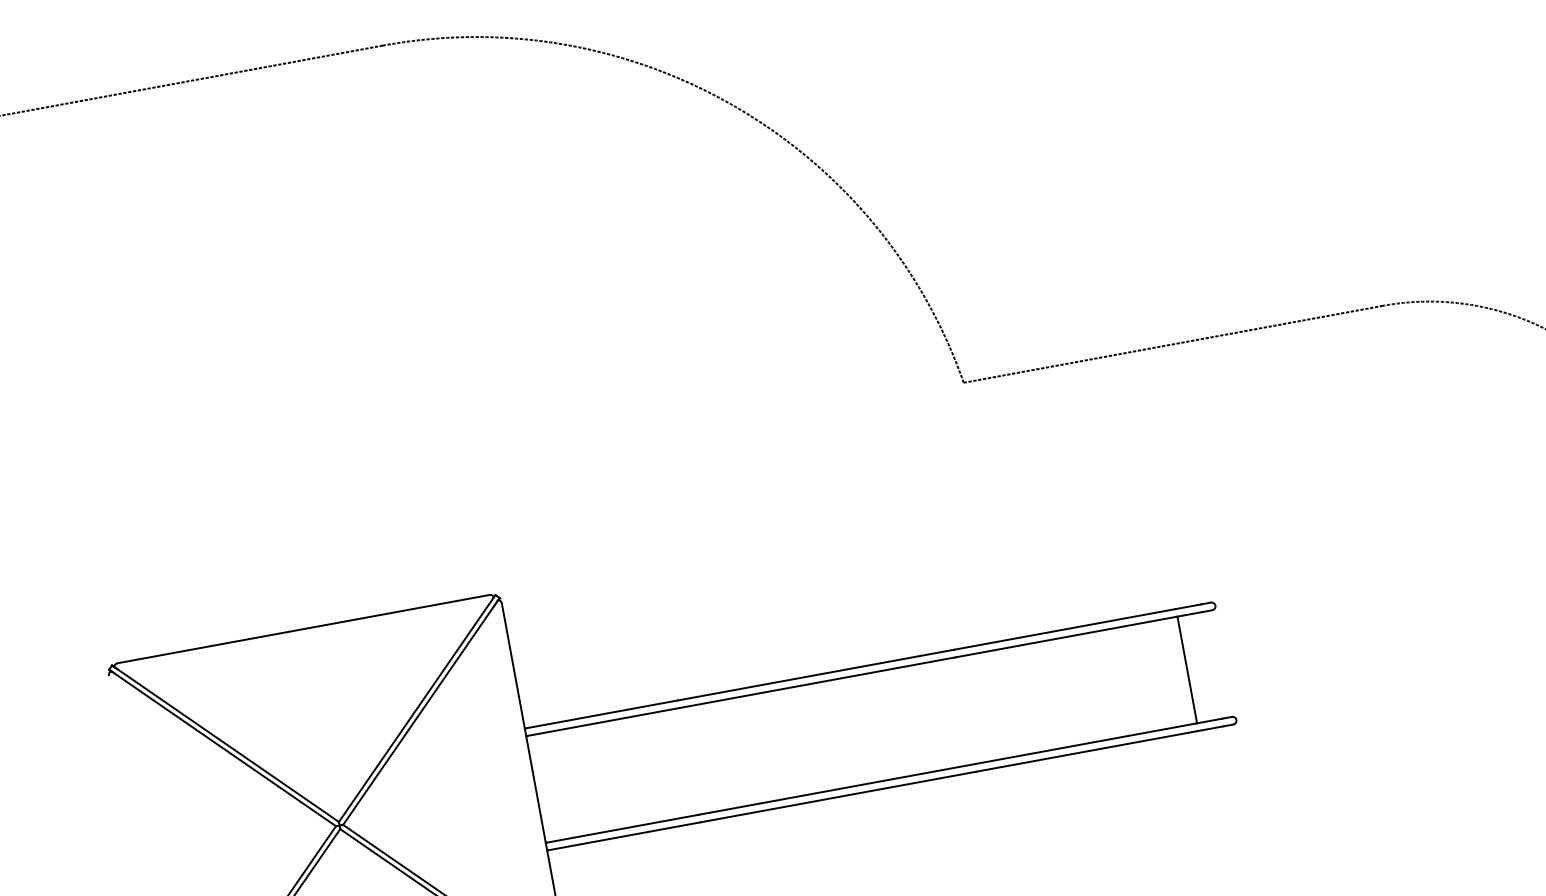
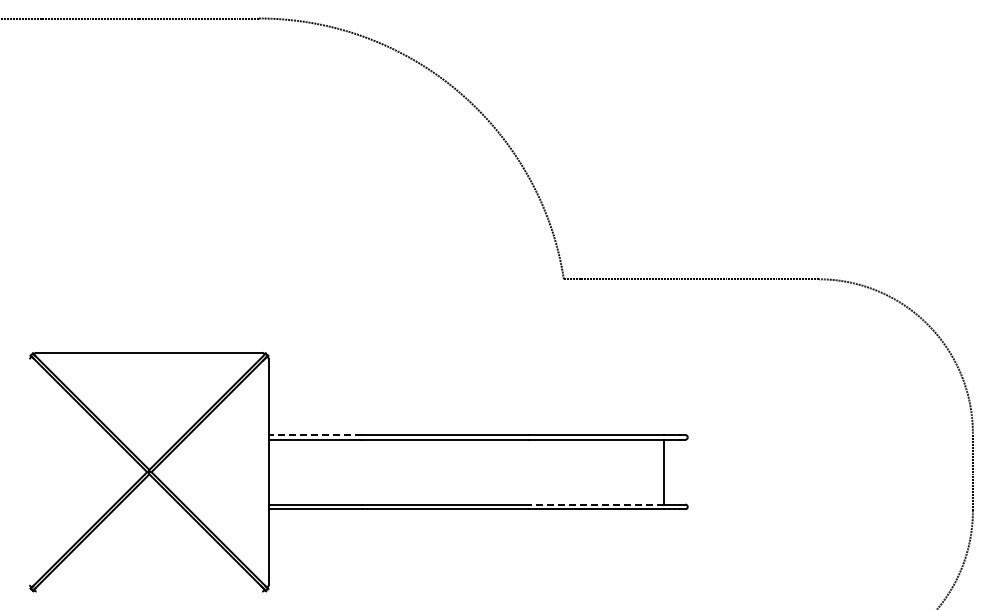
line: (600, 715) -> (314, 435), solid -> dashed
line: (1085, 743) -> (596, 504), solid -> dashed

